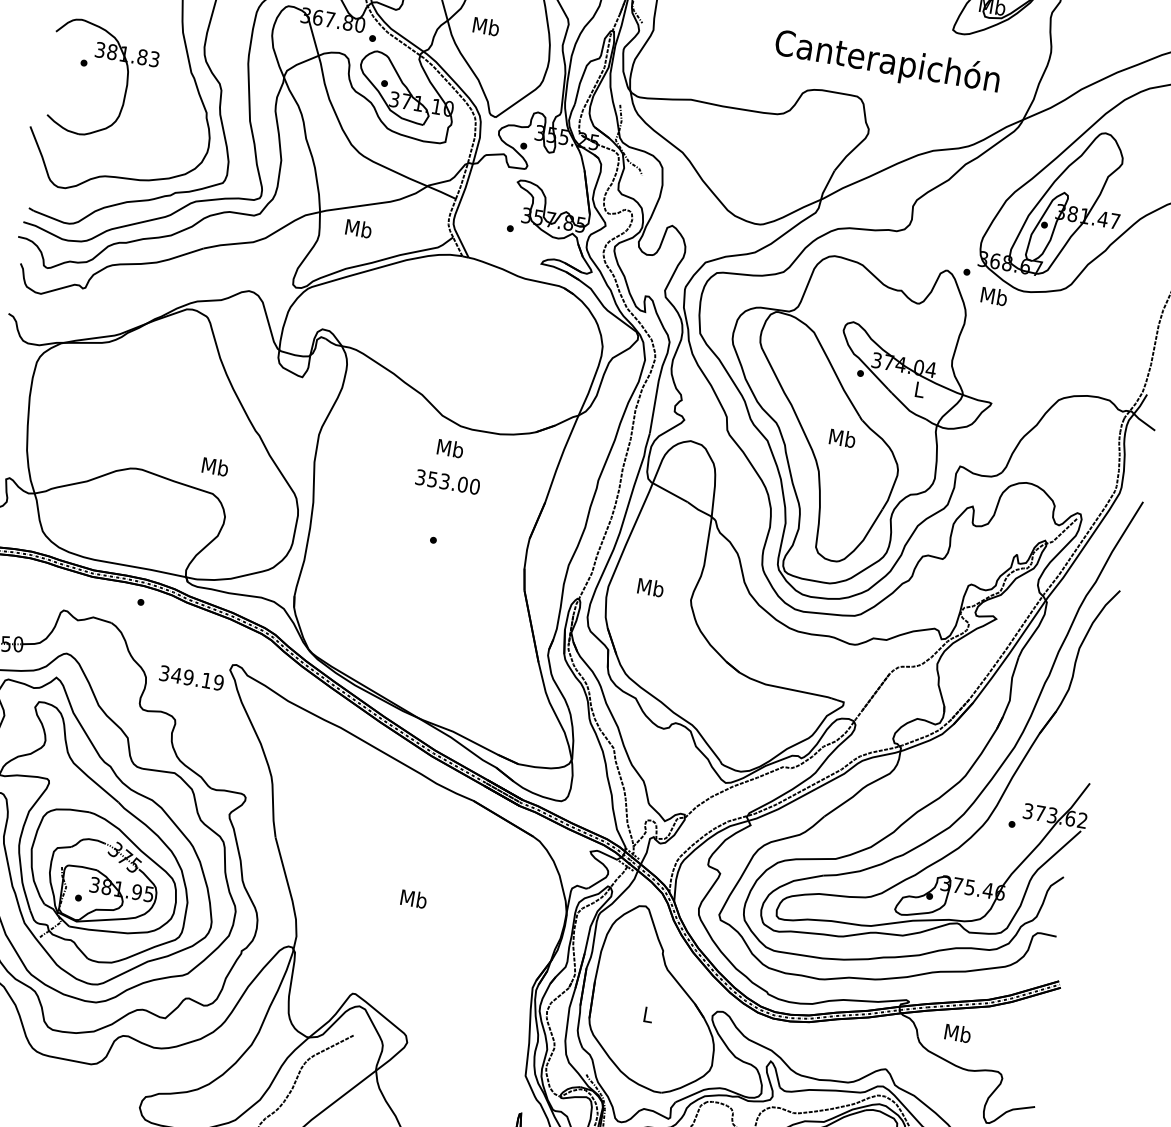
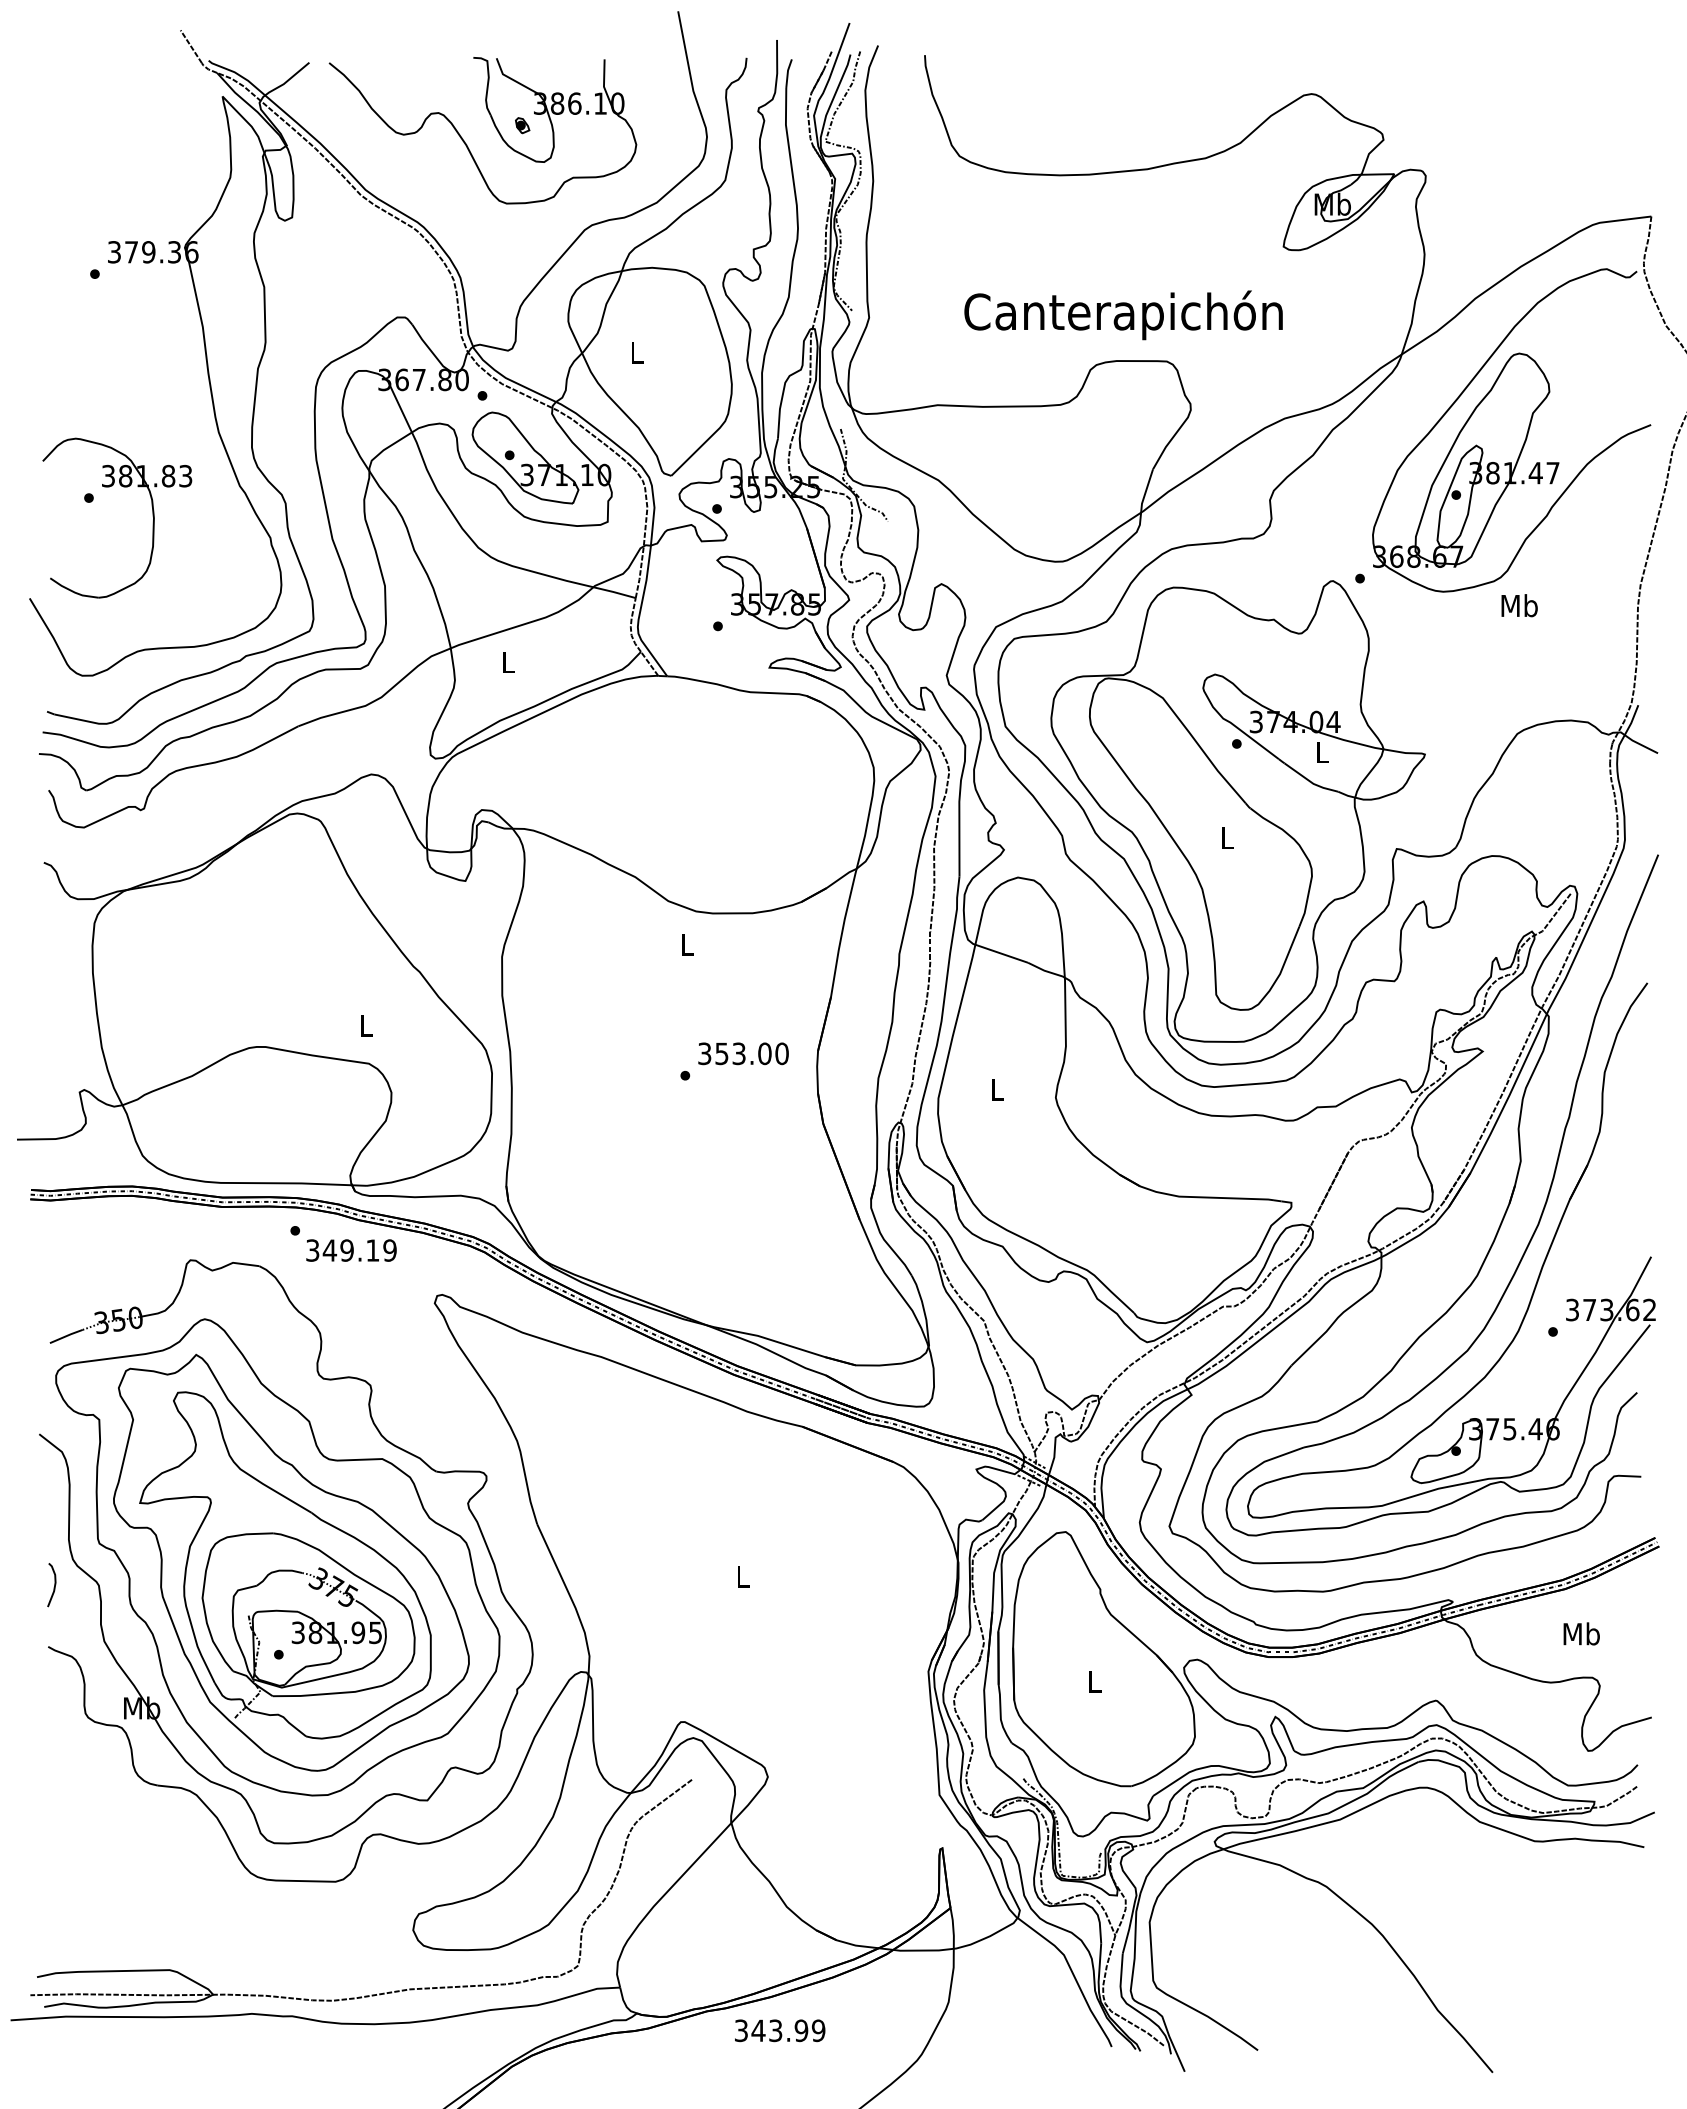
text: (486, 26) -> (637, 351), Mb -> L
text: (887, 63) -> (1123, 315), moved
text: (358, 228) -> (508, 661), Mb -> L
text: (994, 296) -> (1519, 605), moved
text: (842, 438) -> (1227, 837), Mb -> L
text: (450, 448) -> (687, 944), Mb -> L
text: (215, 466) -> (366, 1025), Mb -> L
text: (447, 481) -> (743, 1053), moved
text: (650, 587) -> (997, 1089), Mb -> L
text: (191, 678) -> (351, 1250), moved
text: (414, 898) -> (743, 1576), Mb -> L
text: (957, 1033) -> (1581, 1633), moved

